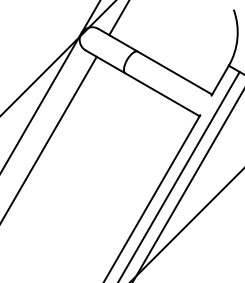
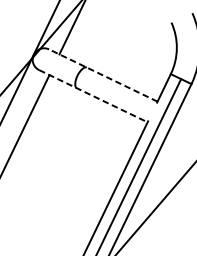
line: (155, 61) -> (103, 75), solid -> dashed
line: (142, 83) -> (93, 96), solid -> dashed

